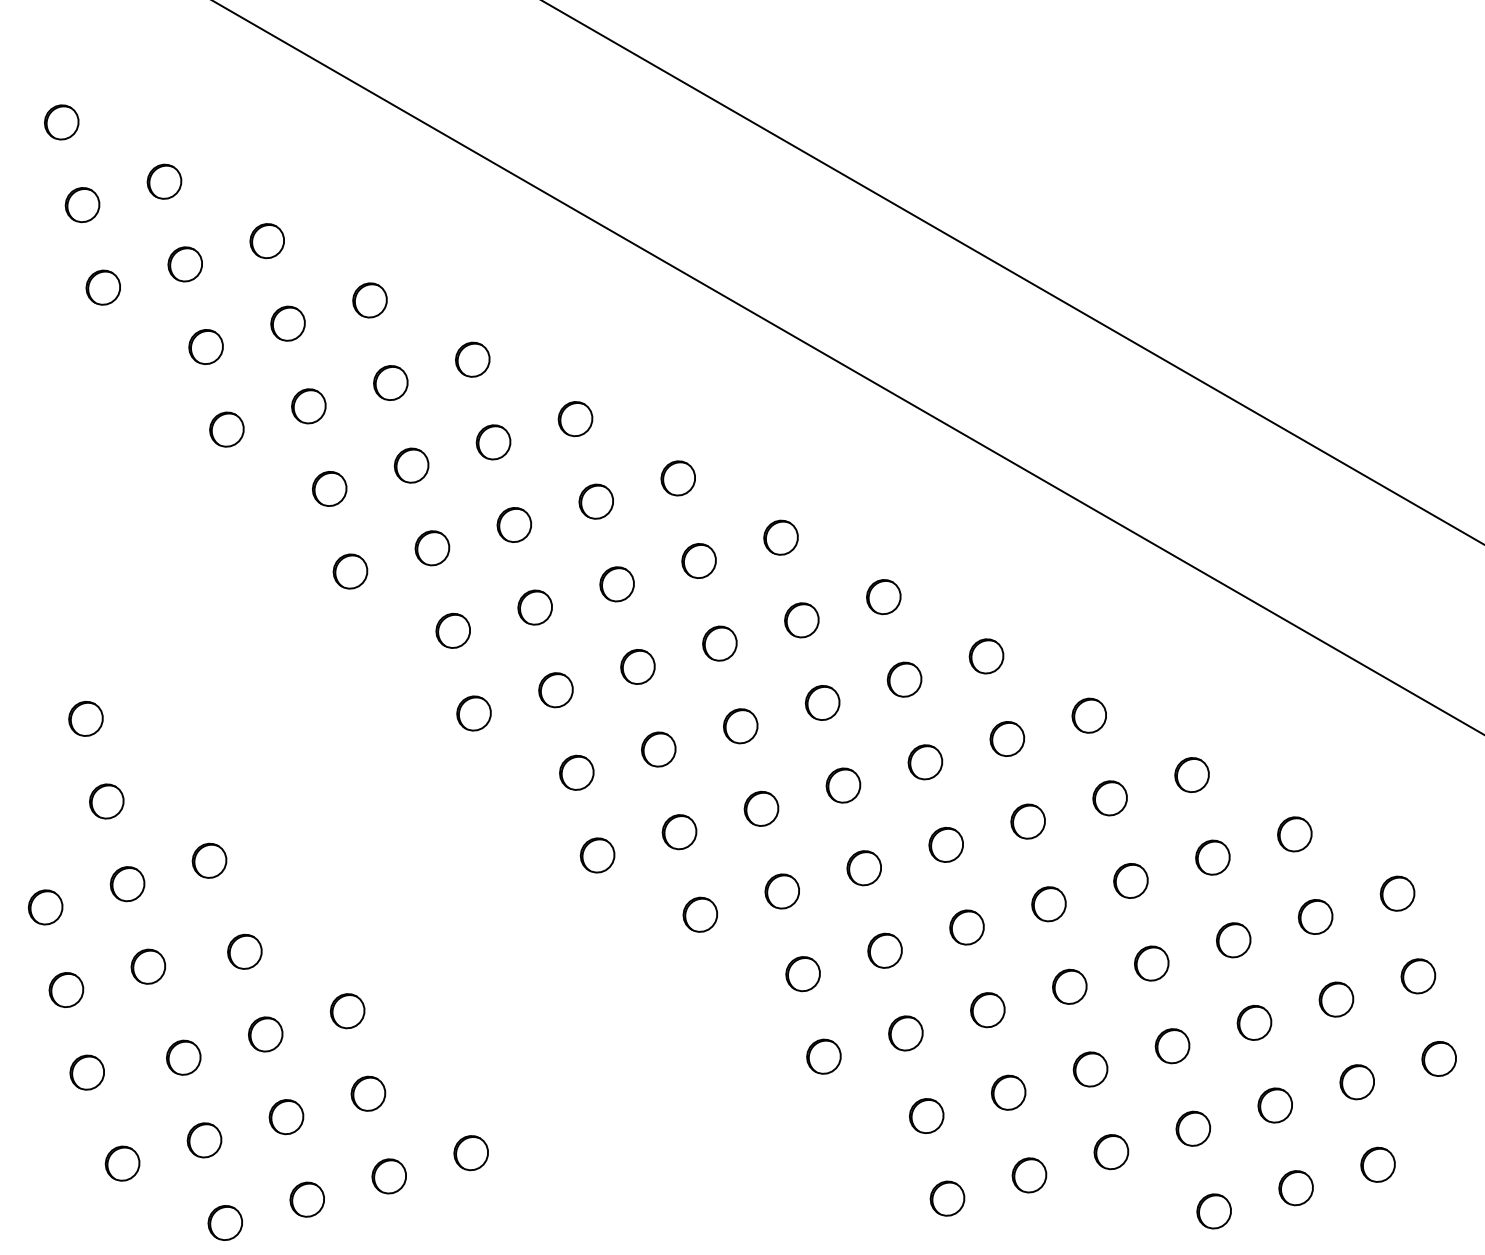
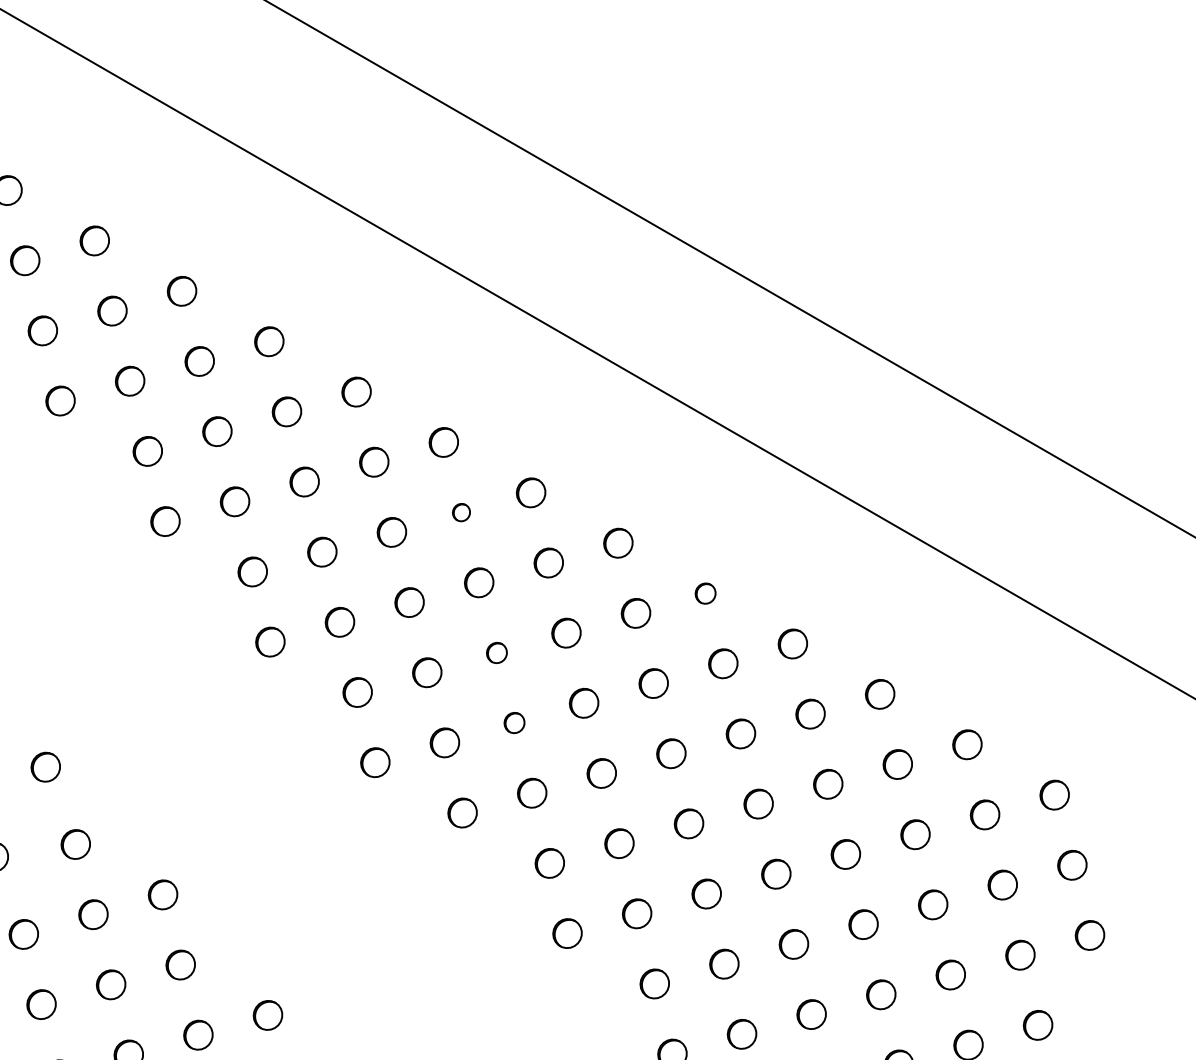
part: (698, 560) -> (461, 512), size x0.6
part: (986, 656) -> (705, 593), size x0.7
part: (740, 726) -> (496, 653), size x0.7
part: (761, 808) -> (514, 722), size x0.7

